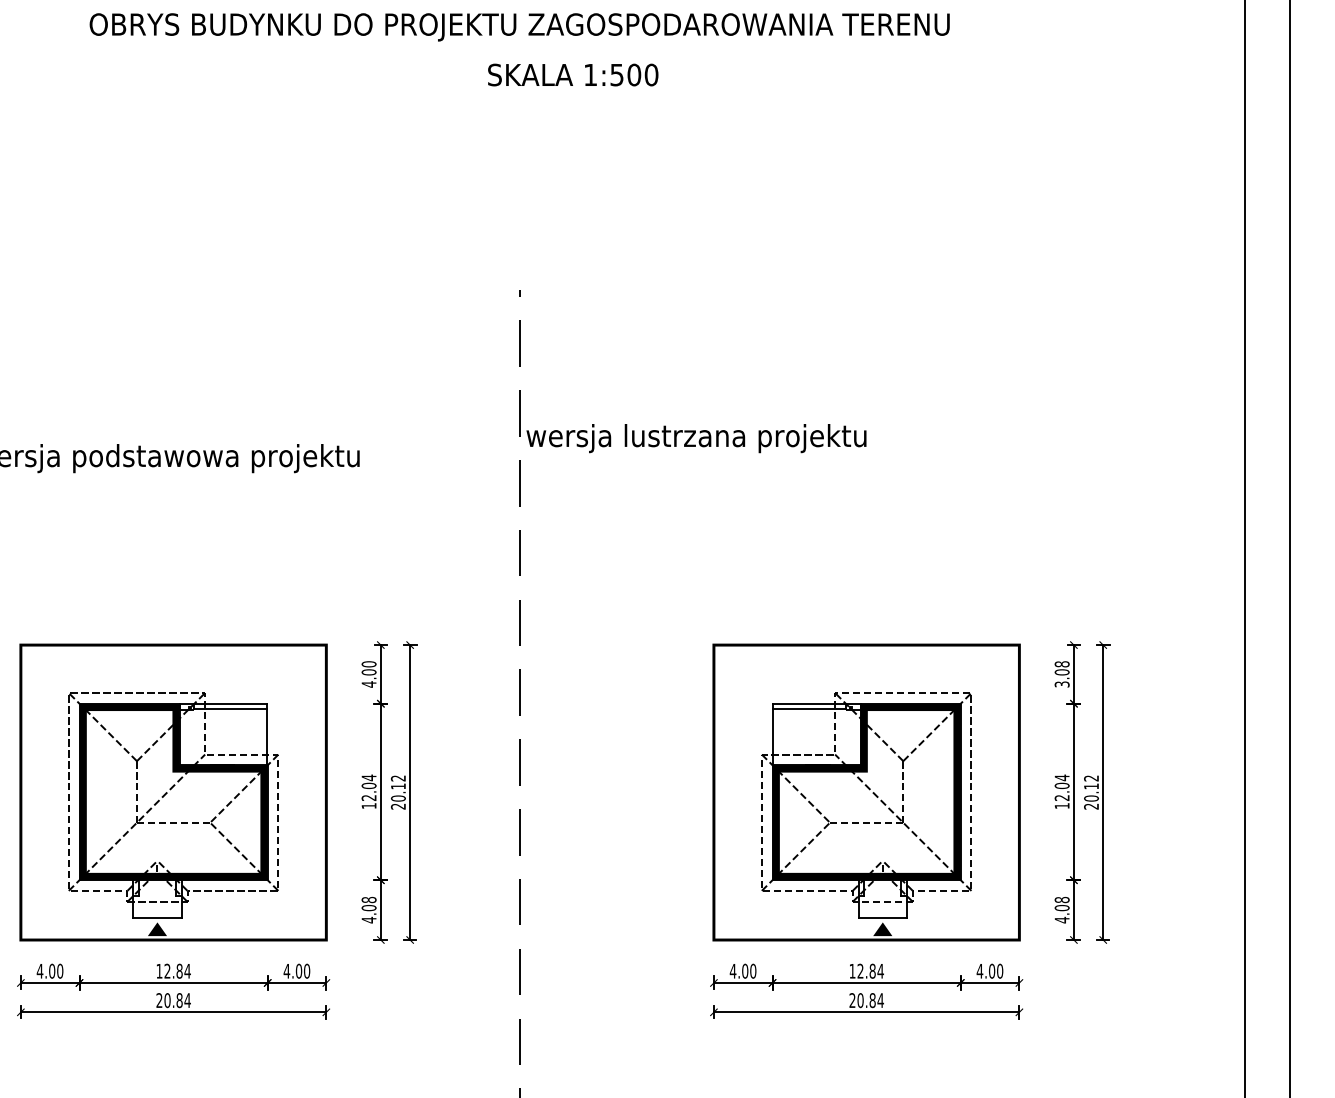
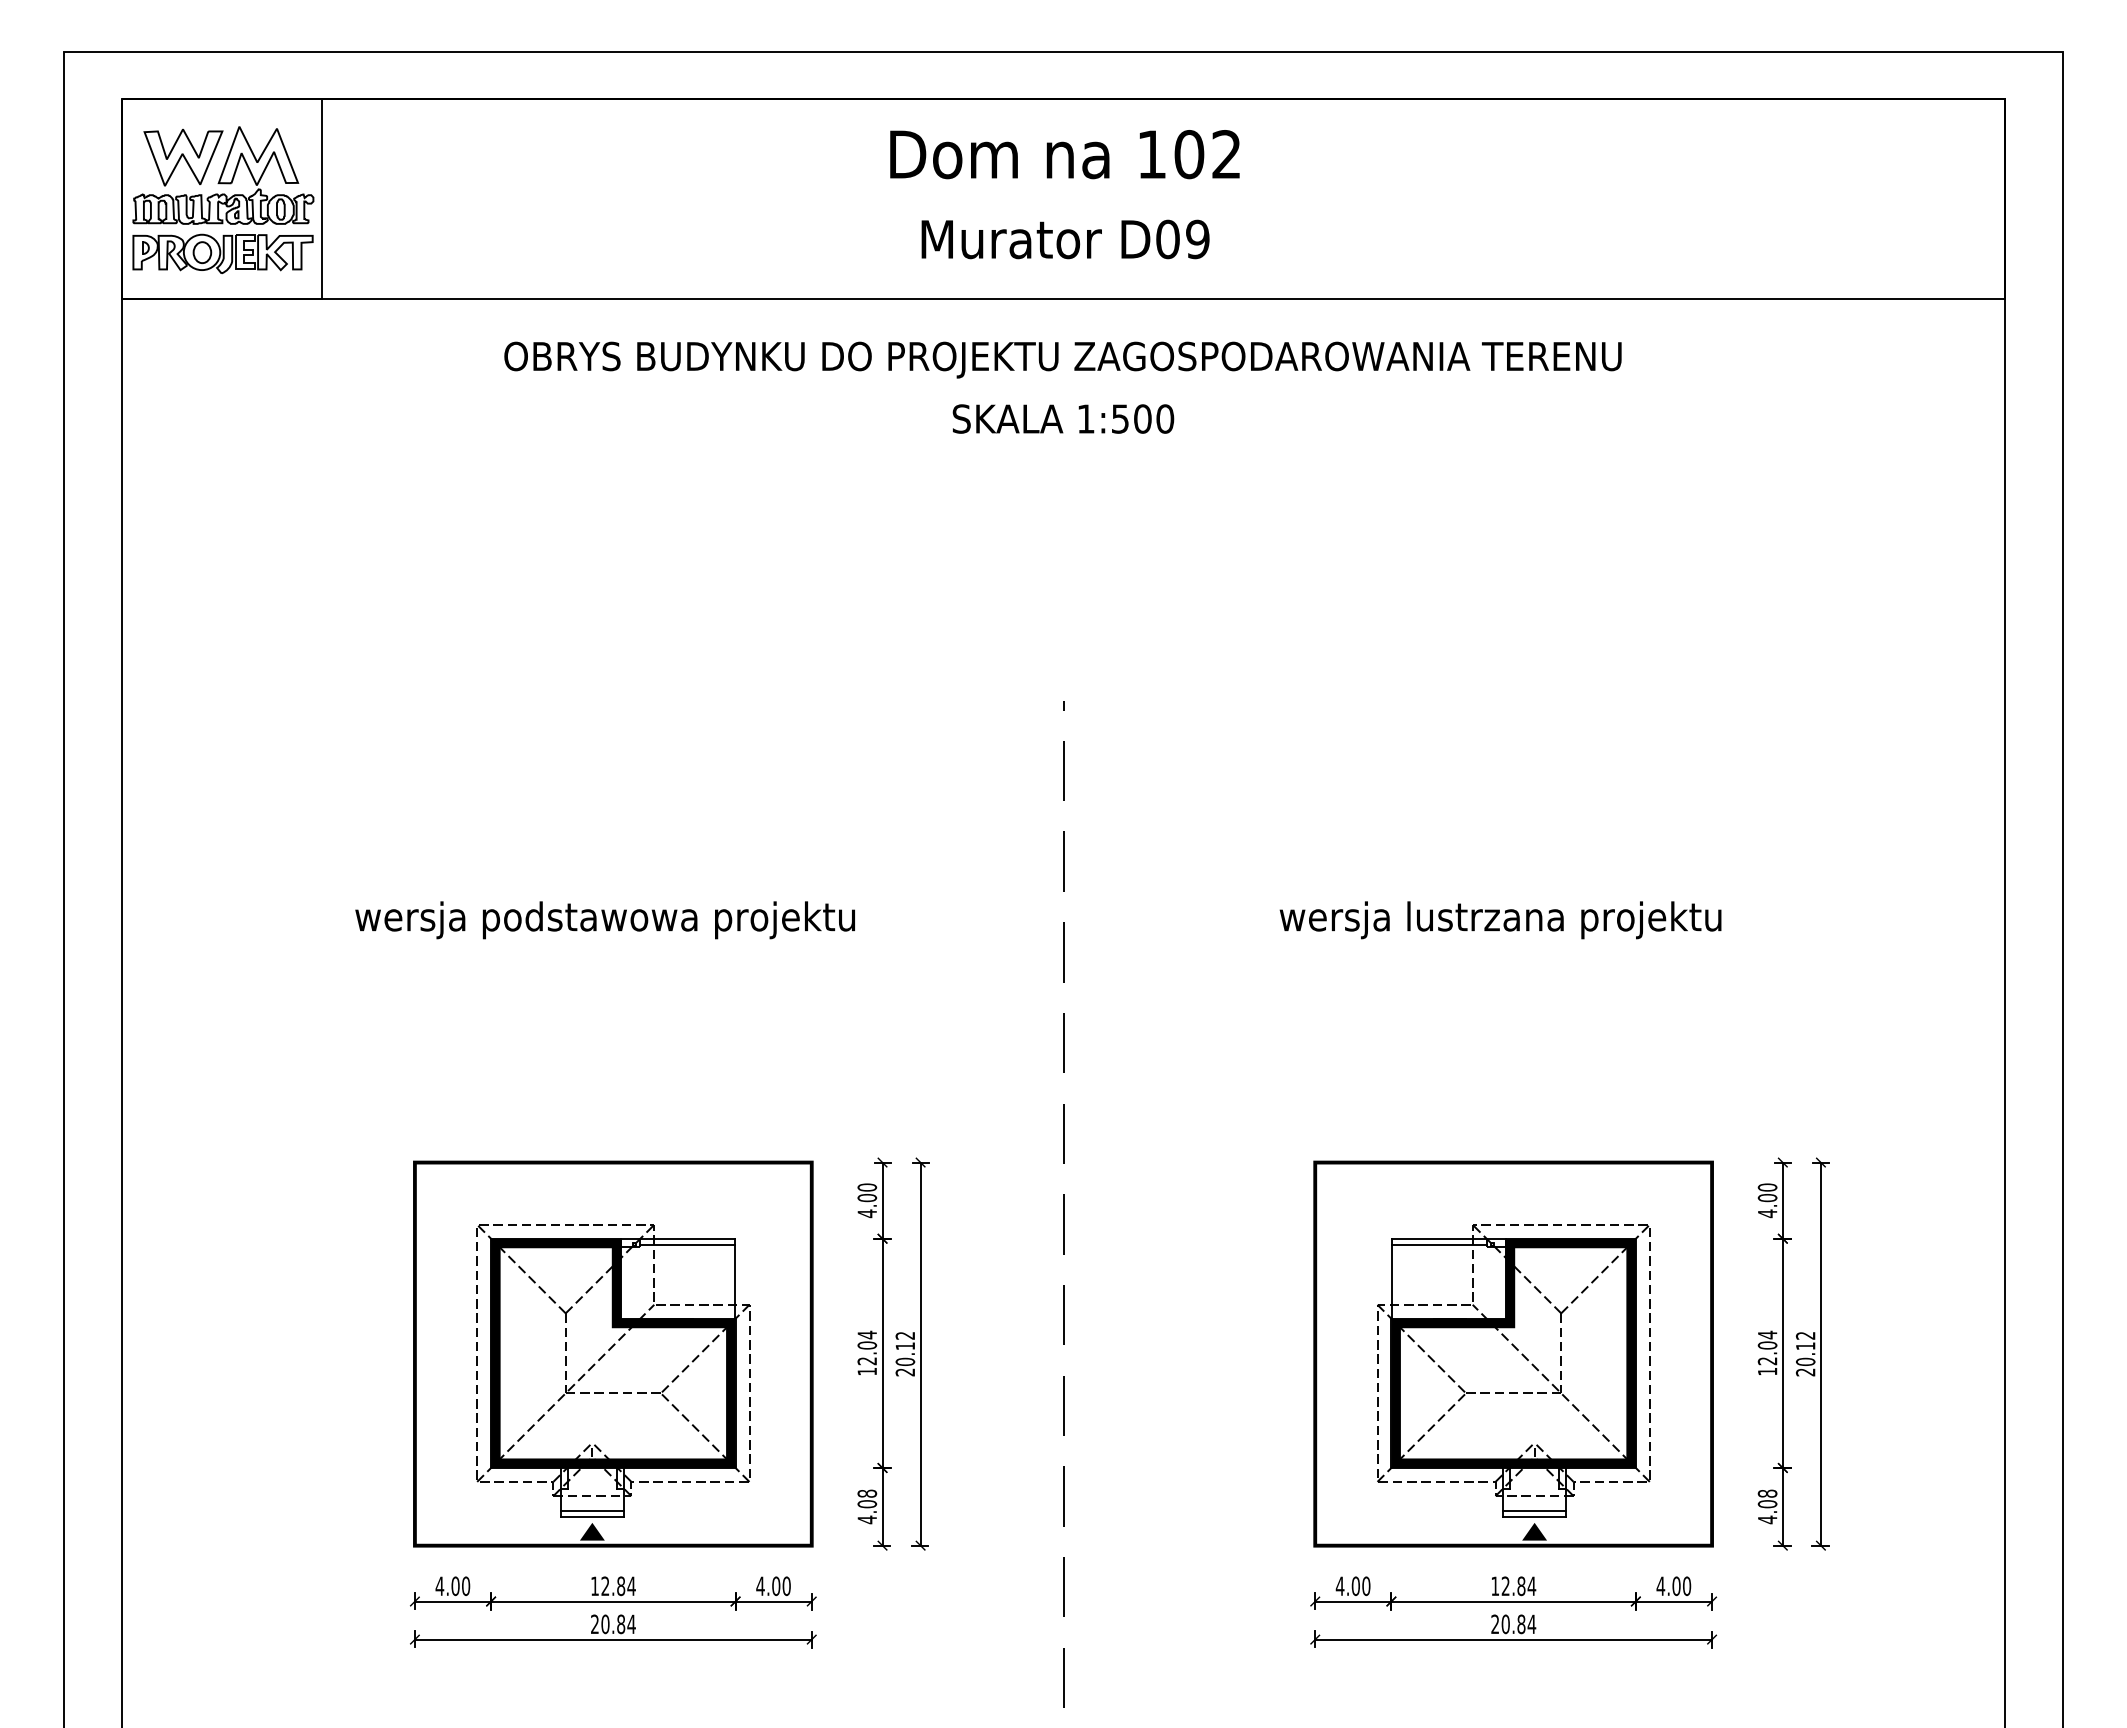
text: (573, 74) -> (1063, 418), moved
text: (696, 438) -> (1500, 920), moved
text: (1062, 674) -> (1767, 1200), 3.08 -> 4.00
line: (156, 913) -> (591, 1511), added
line: (882, 913) -> (1534, 1511), added

